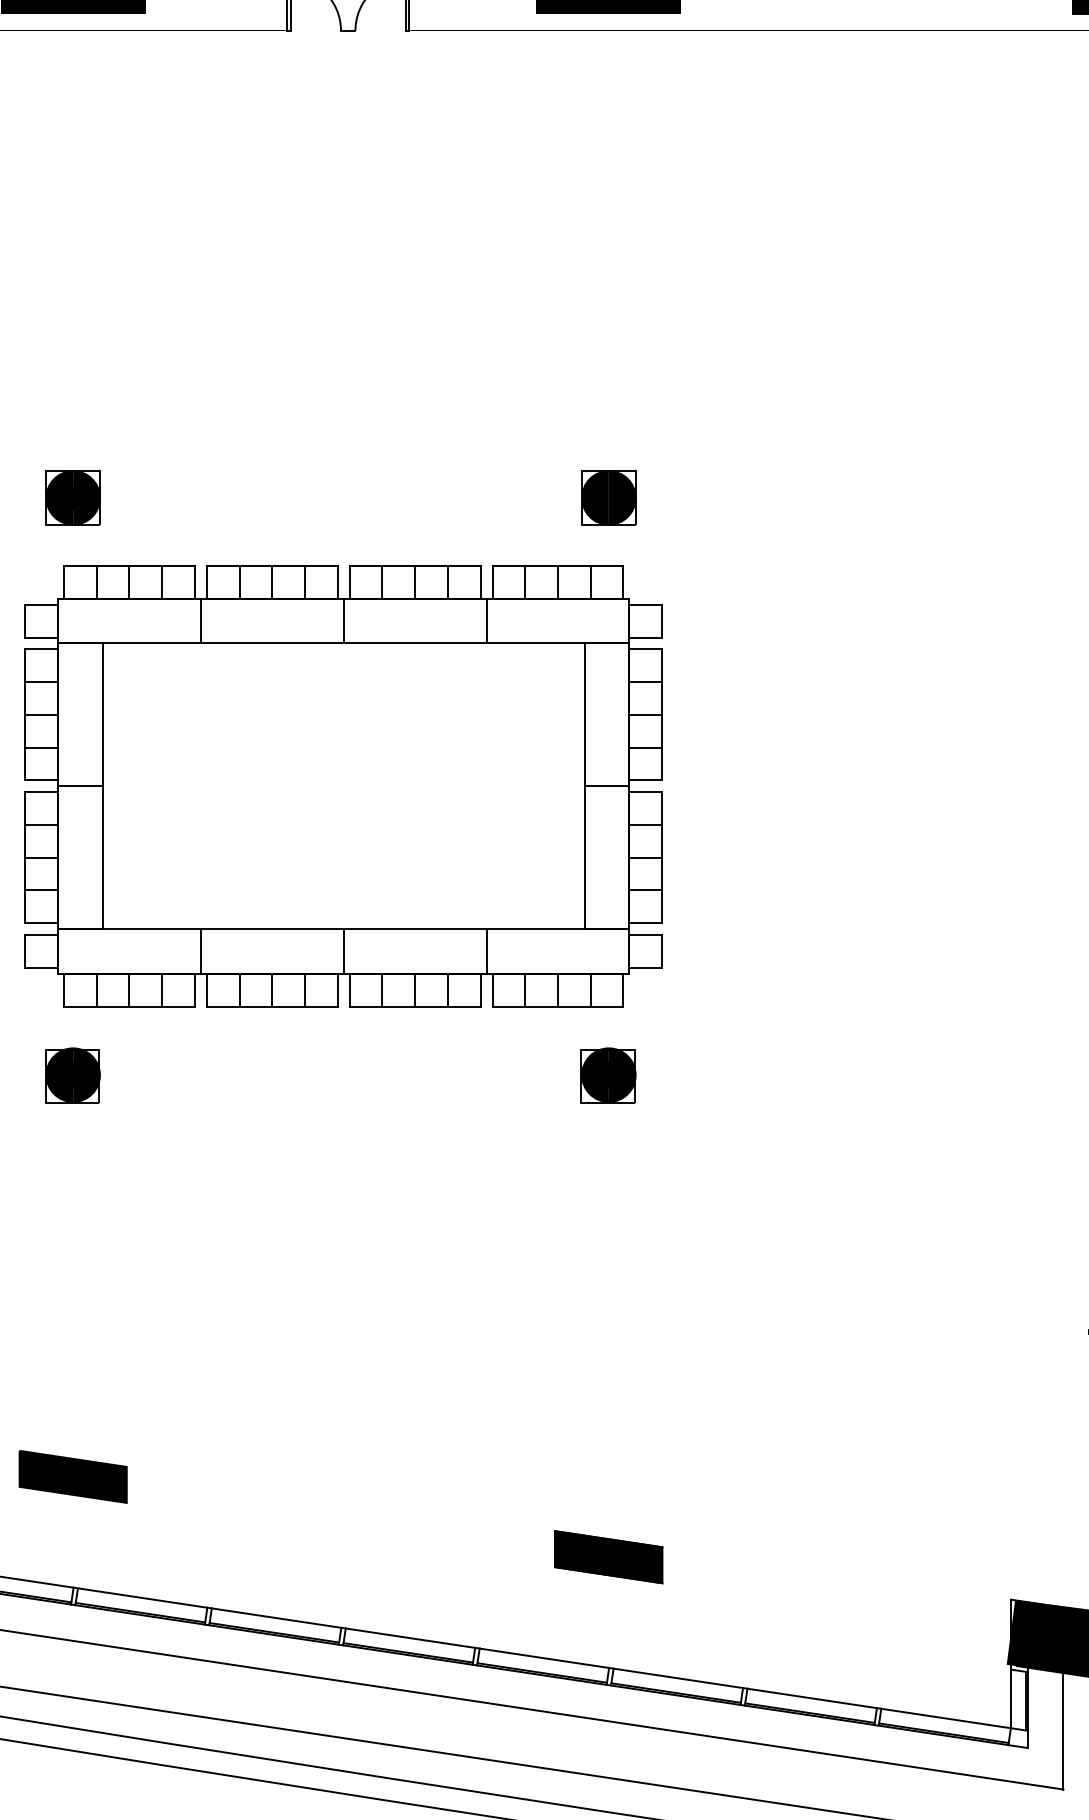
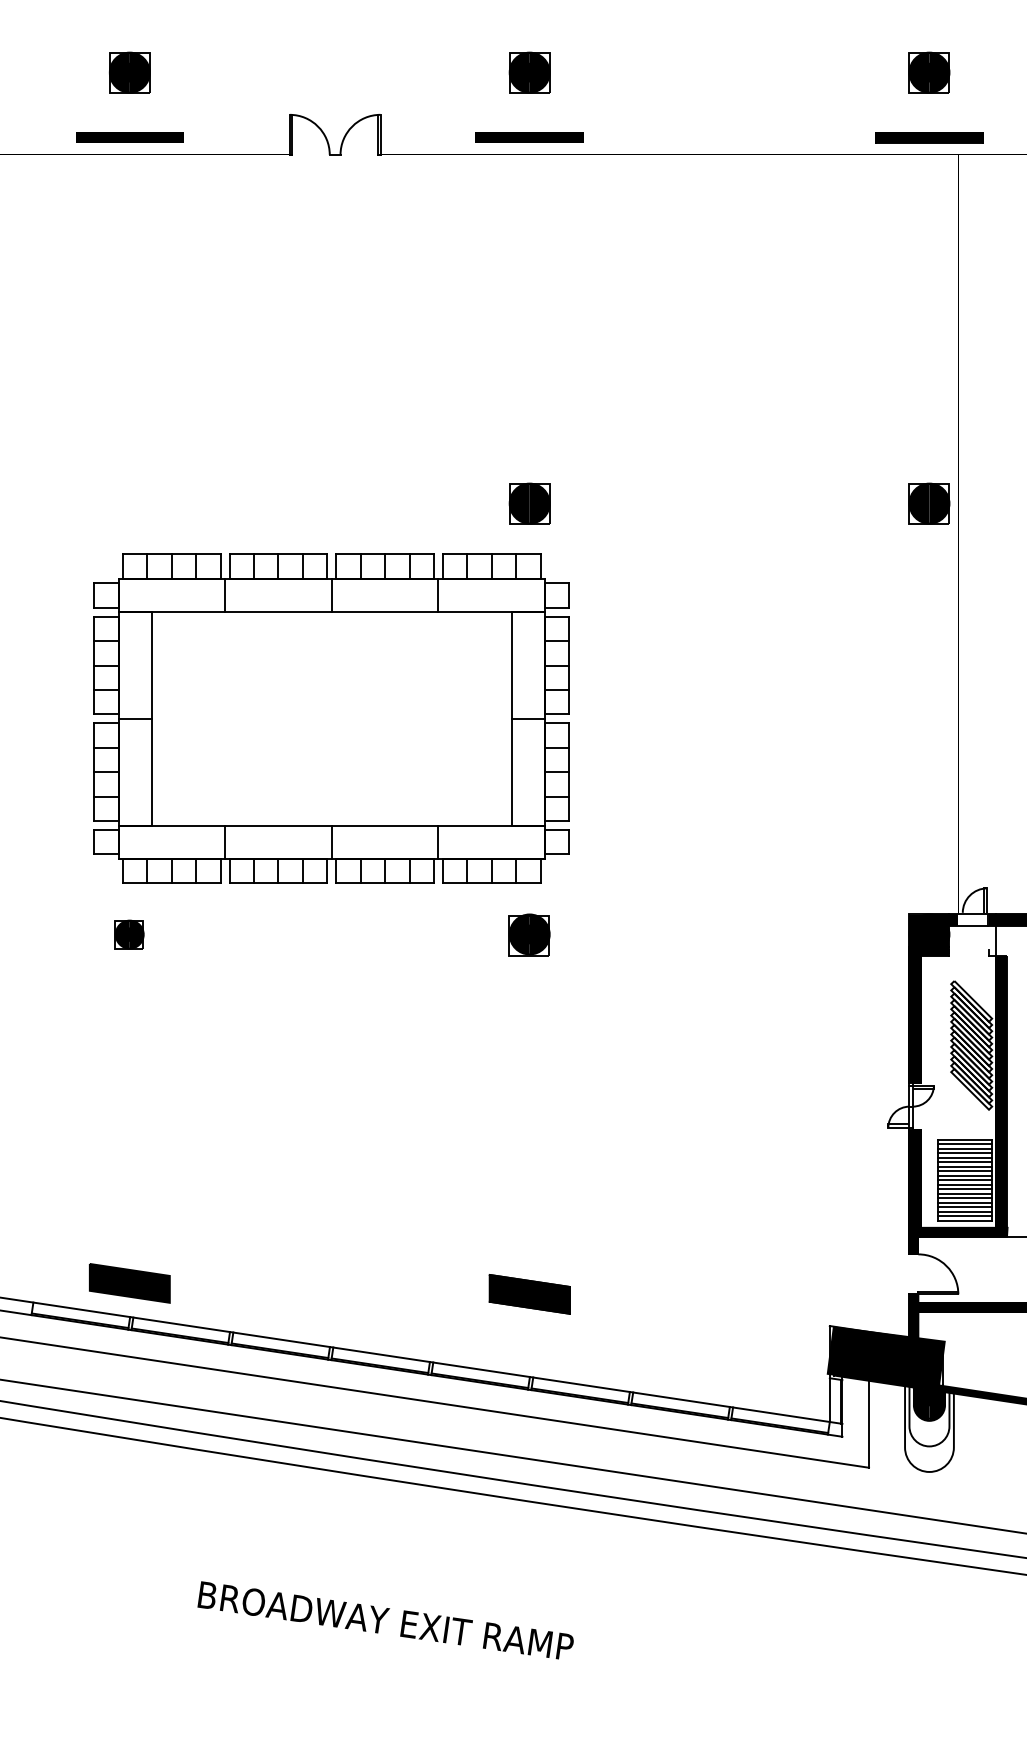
part: (72, 497) -> (129, 503), removed
part: (72, 1075) -> (129, 934), size x0.7
part: (72, 1477) -> (129, 1283), moved

